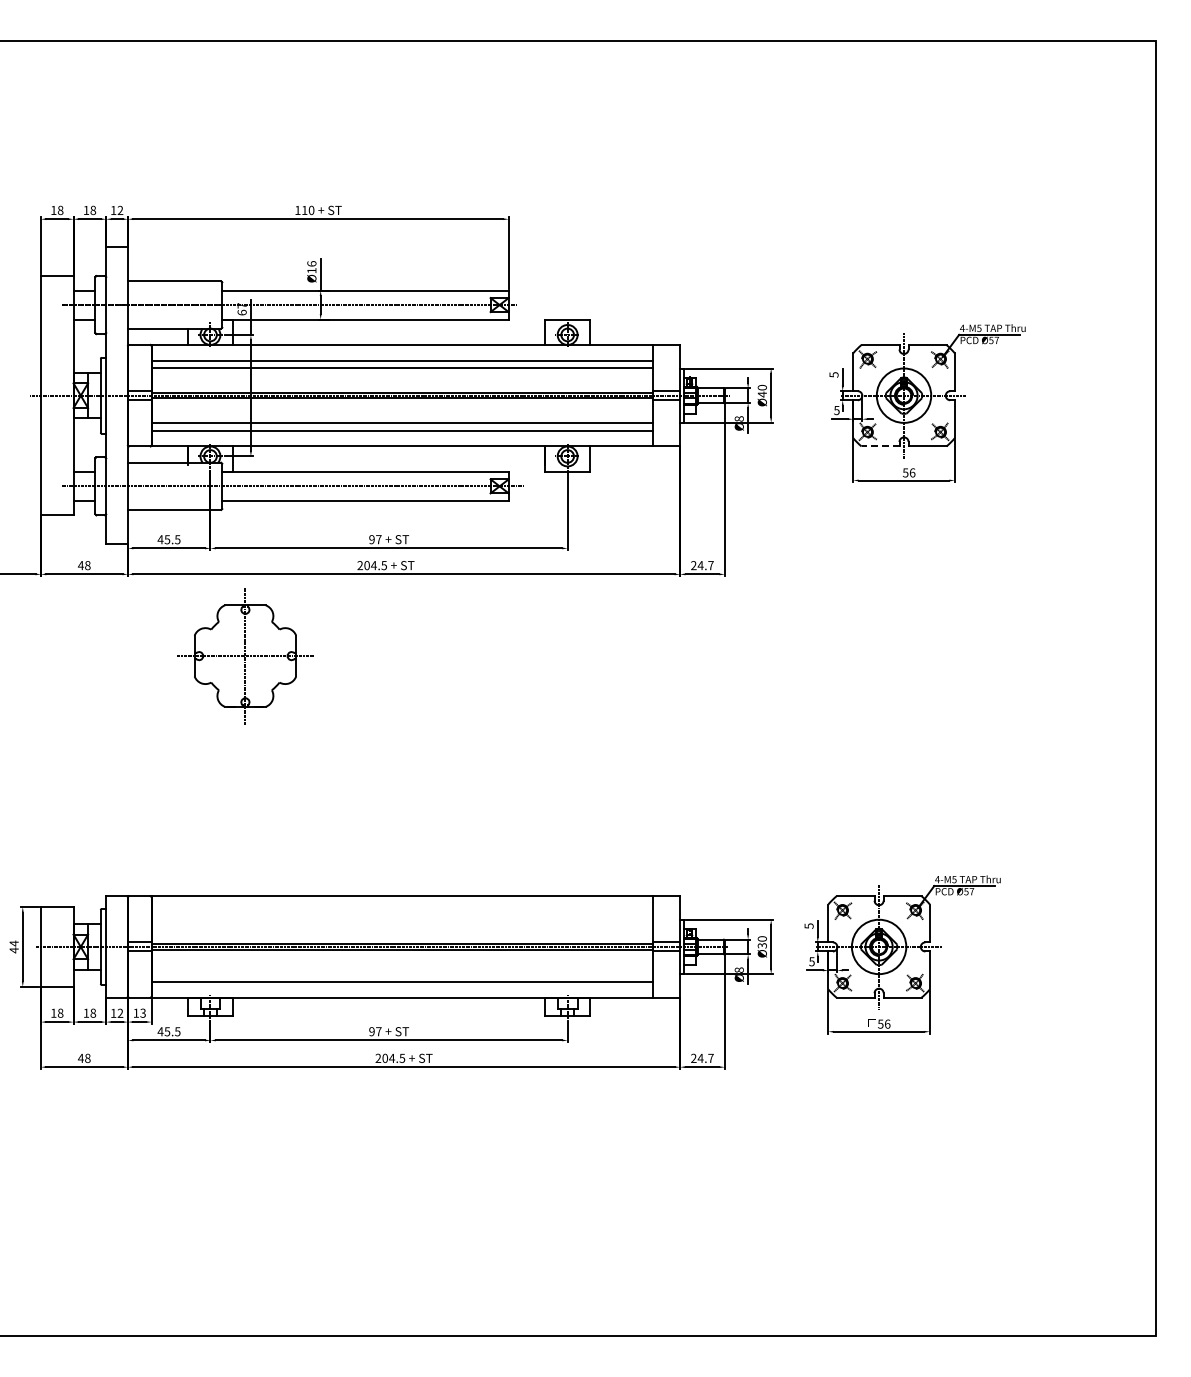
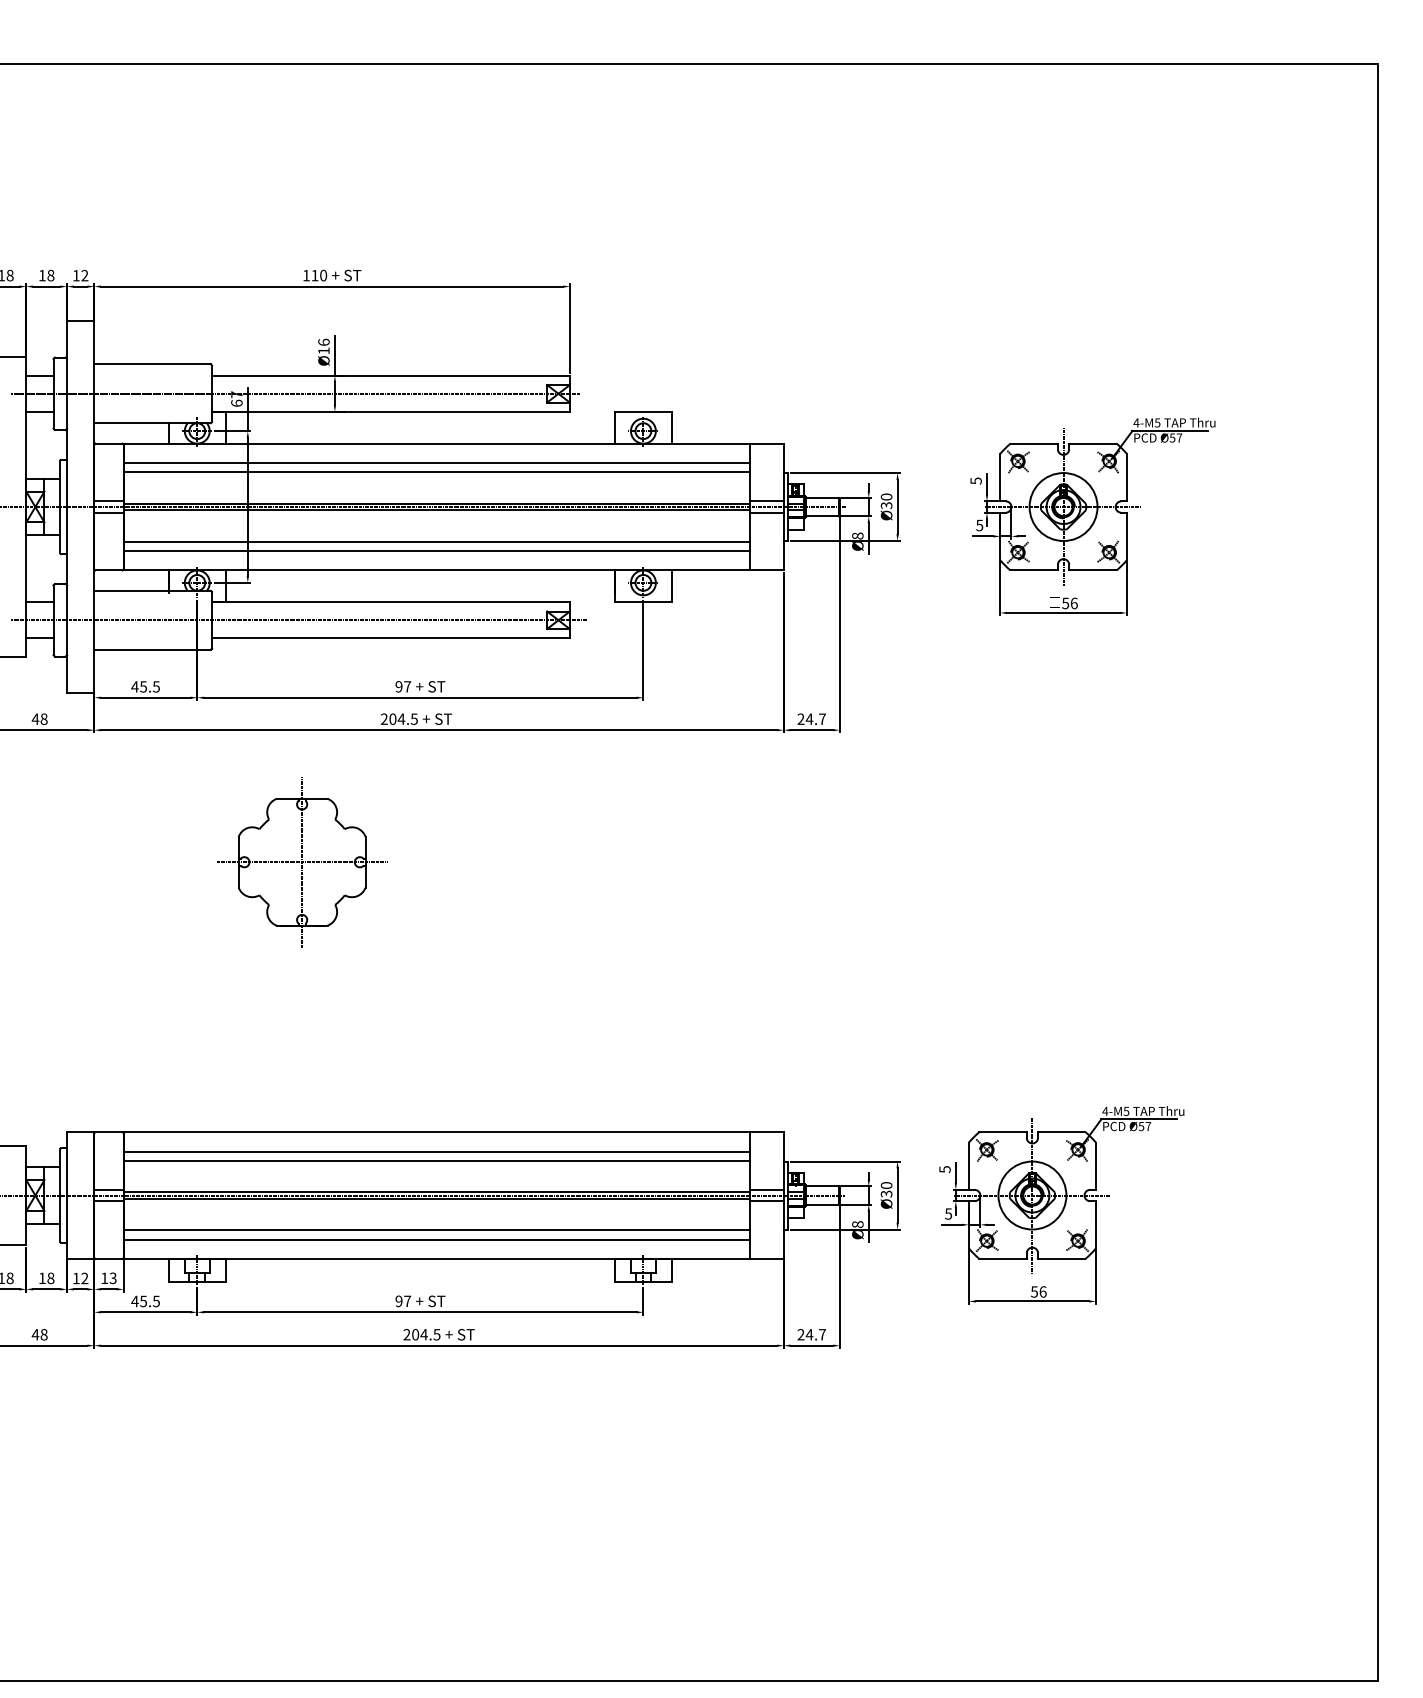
text: (761, 394) -> (885, 505), 40 -> 30
line: (880, 446) -> (1034, 570), dashed -> solid
part: (245, 656) -> (302, 862), moved
line: (401, 911) -> (435, 1151), added
line: (401, 919) -> (435, 1161), added
line: (401, 974) -> (435, 1229), added

